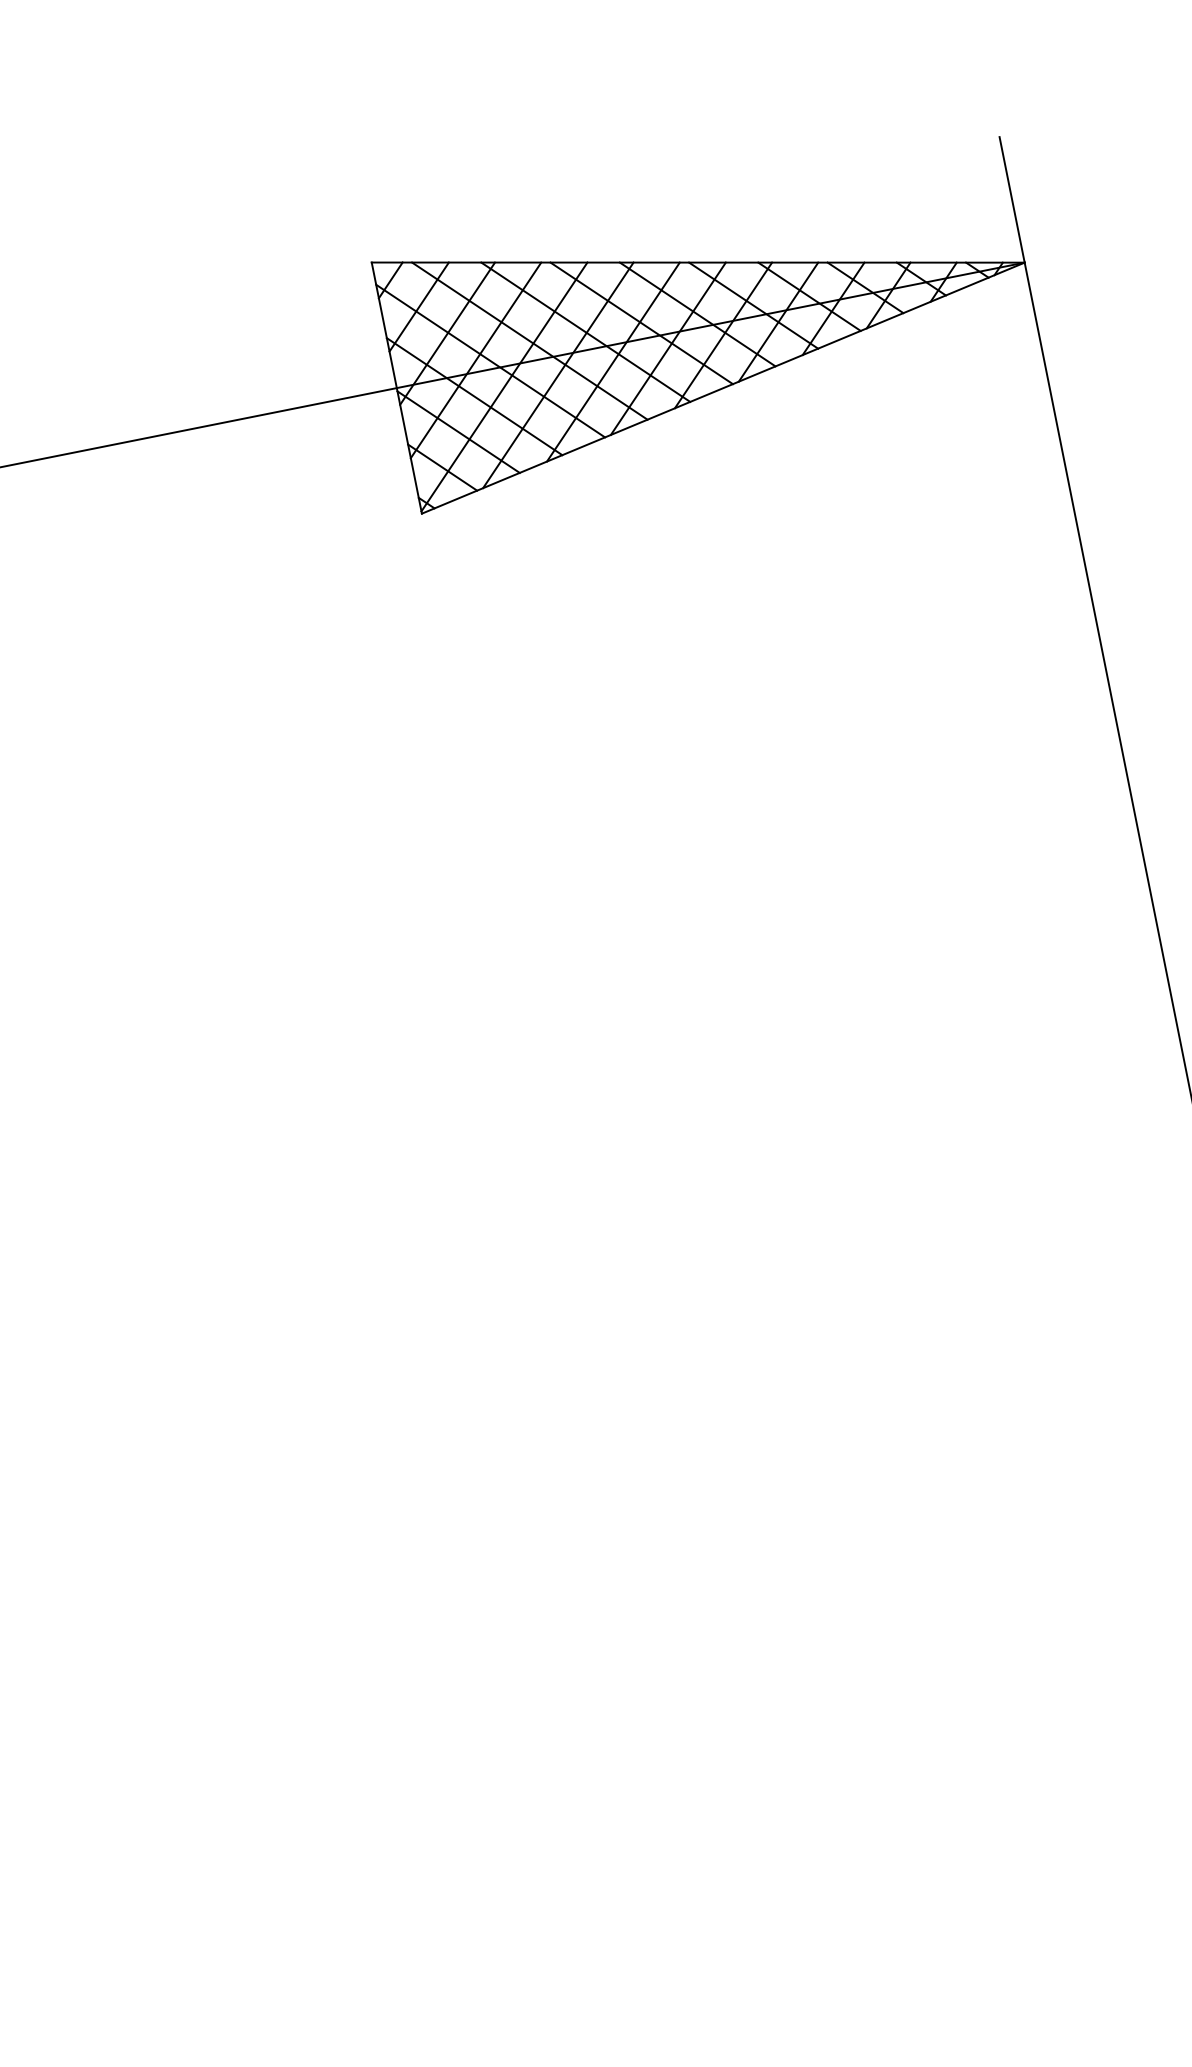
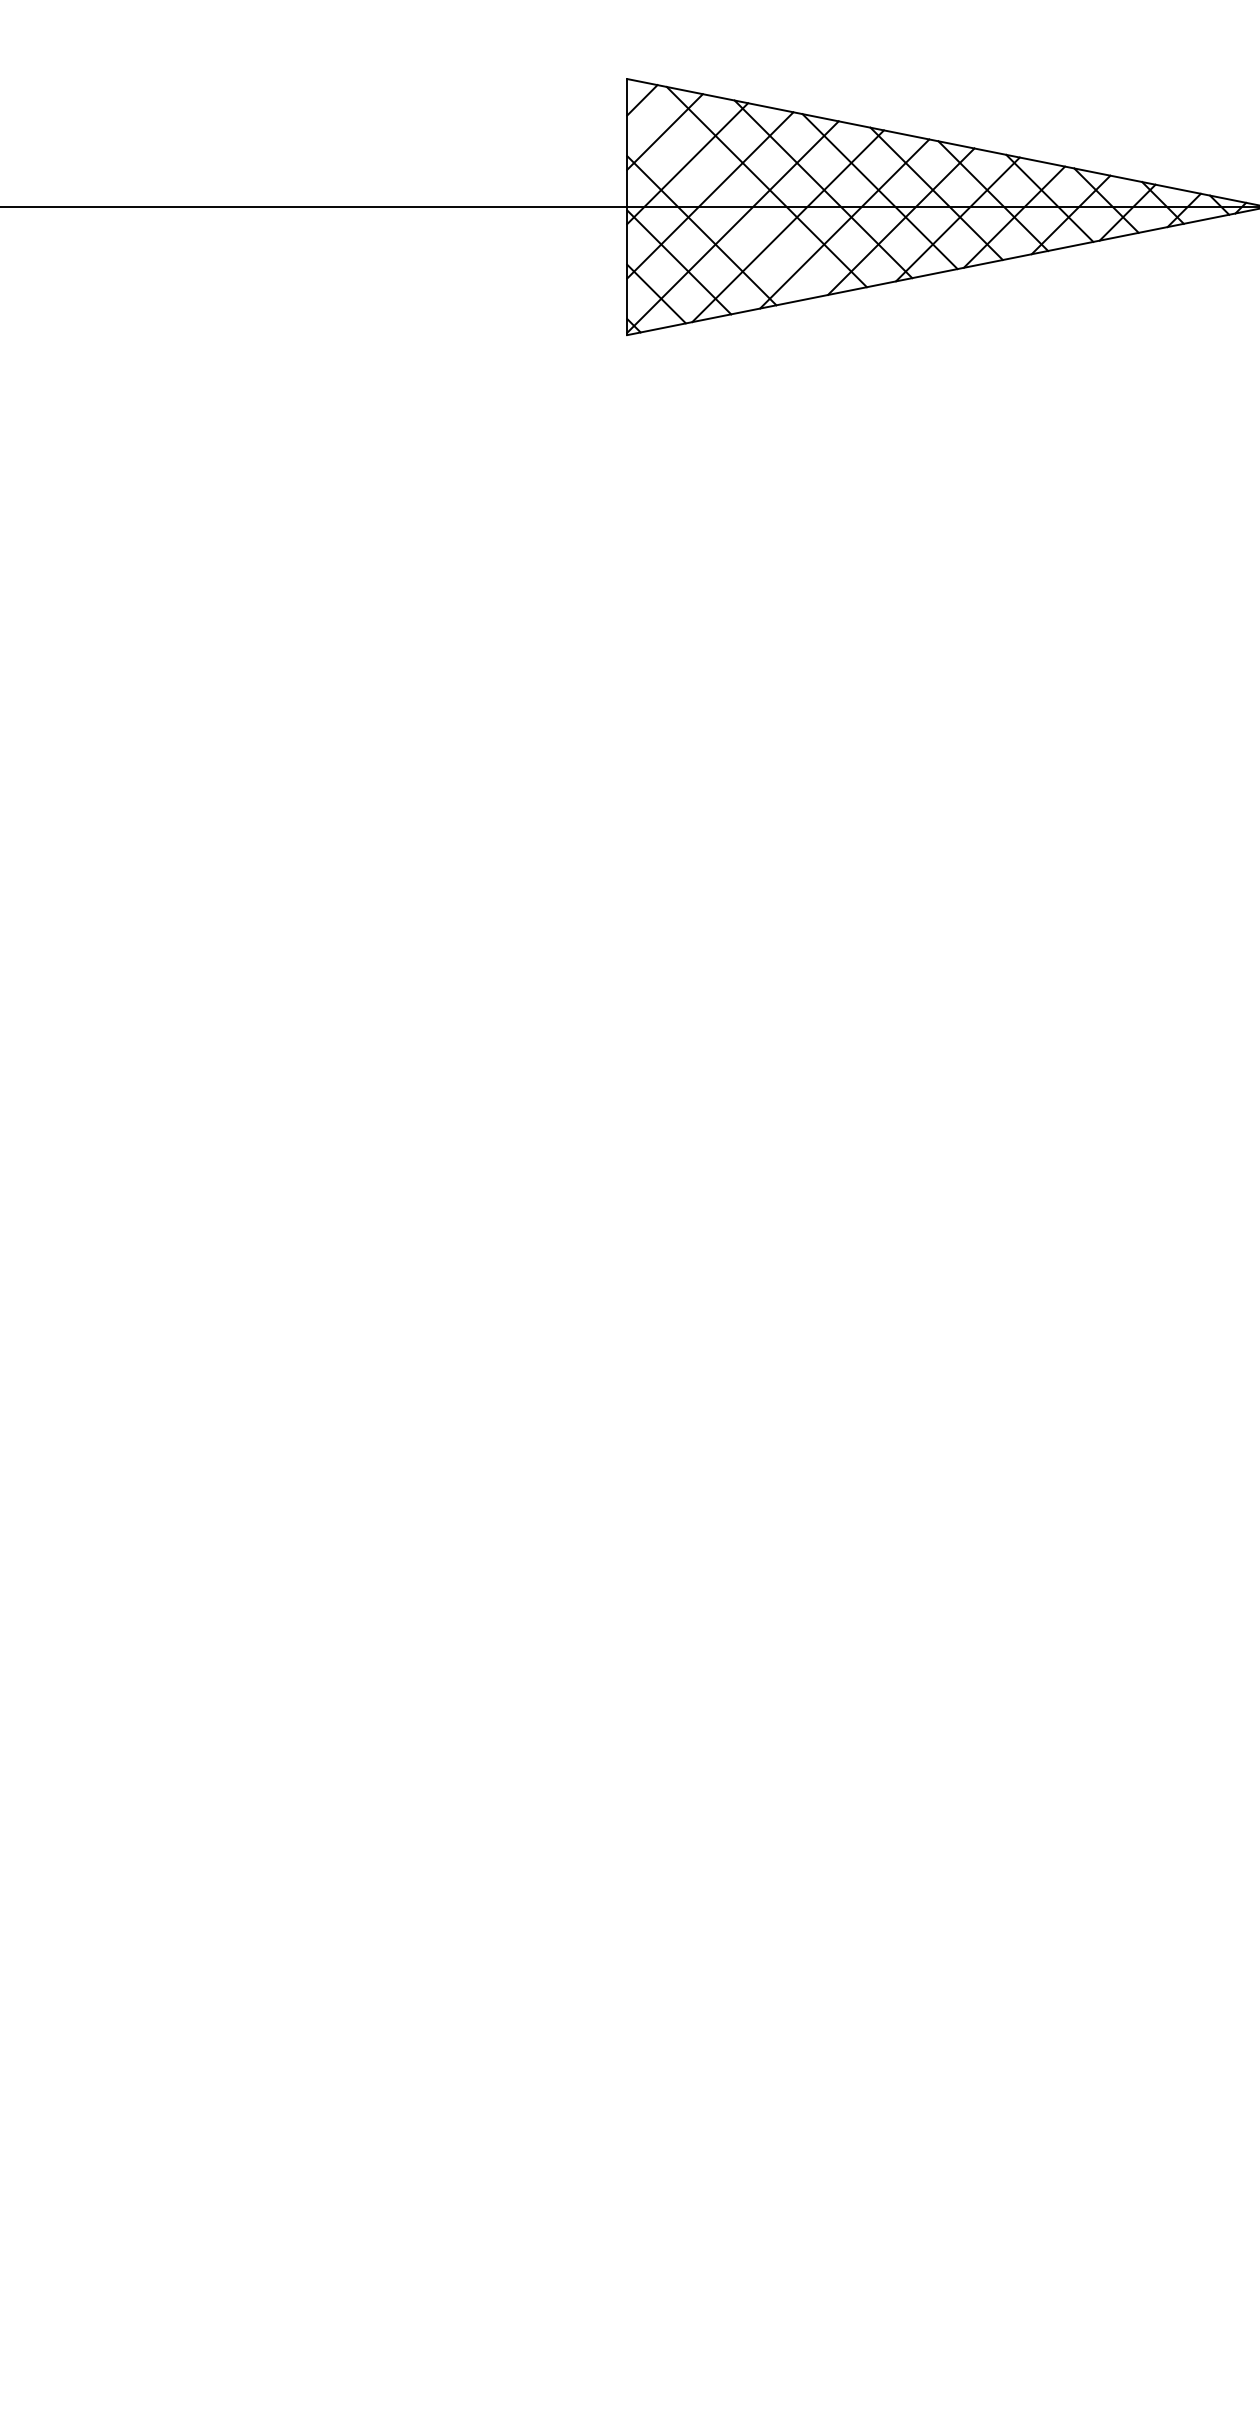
line: (490, 360) -> (724, 198), removed

